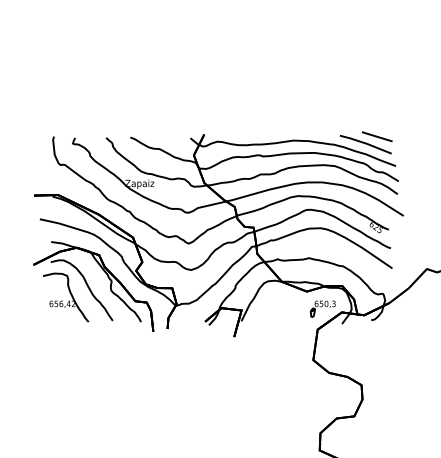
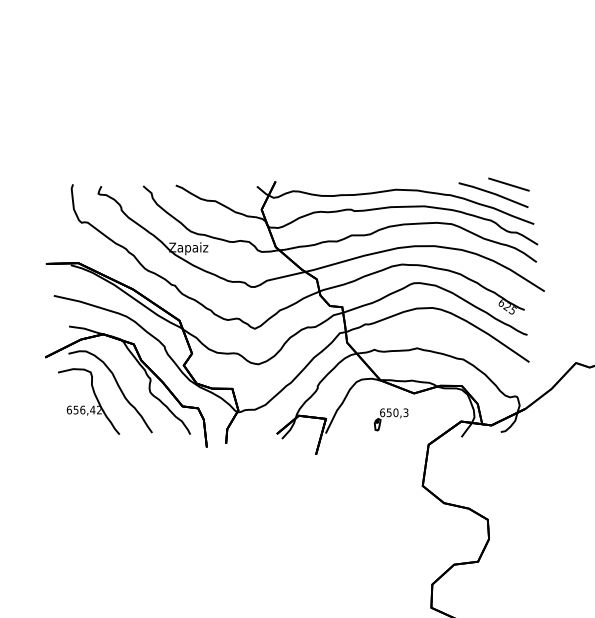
part: (322, 308) -> (390, 418), moved

